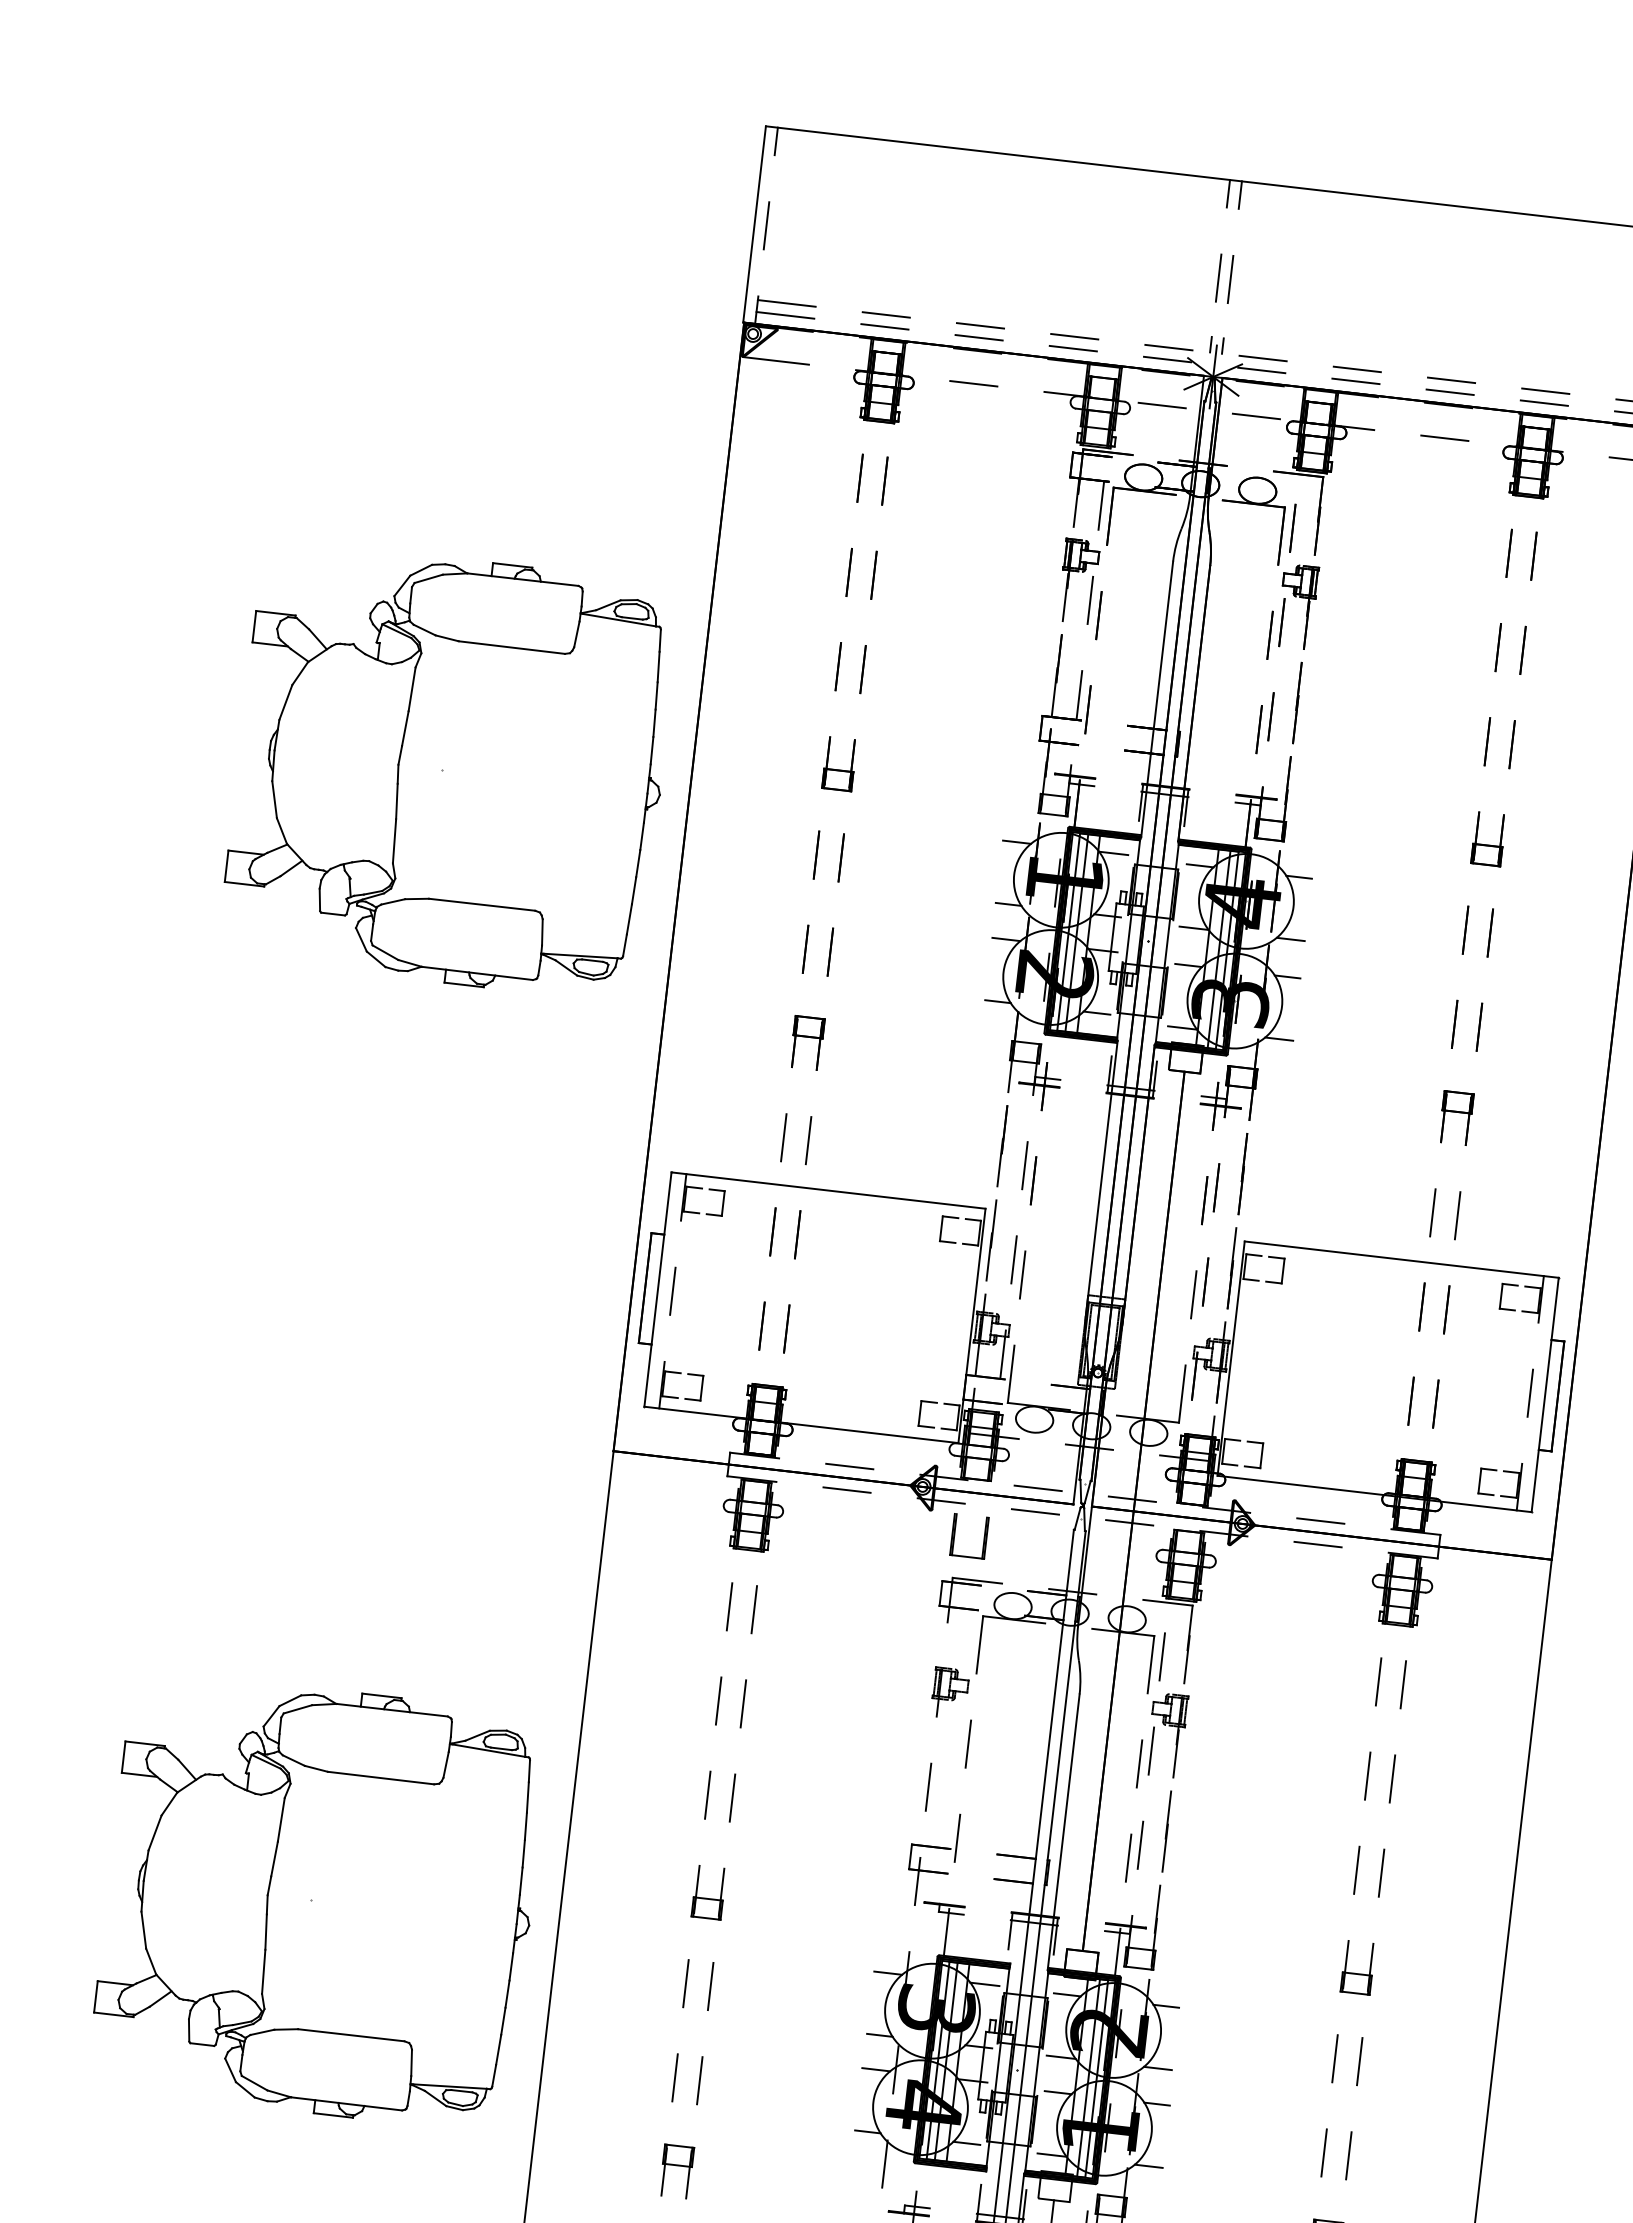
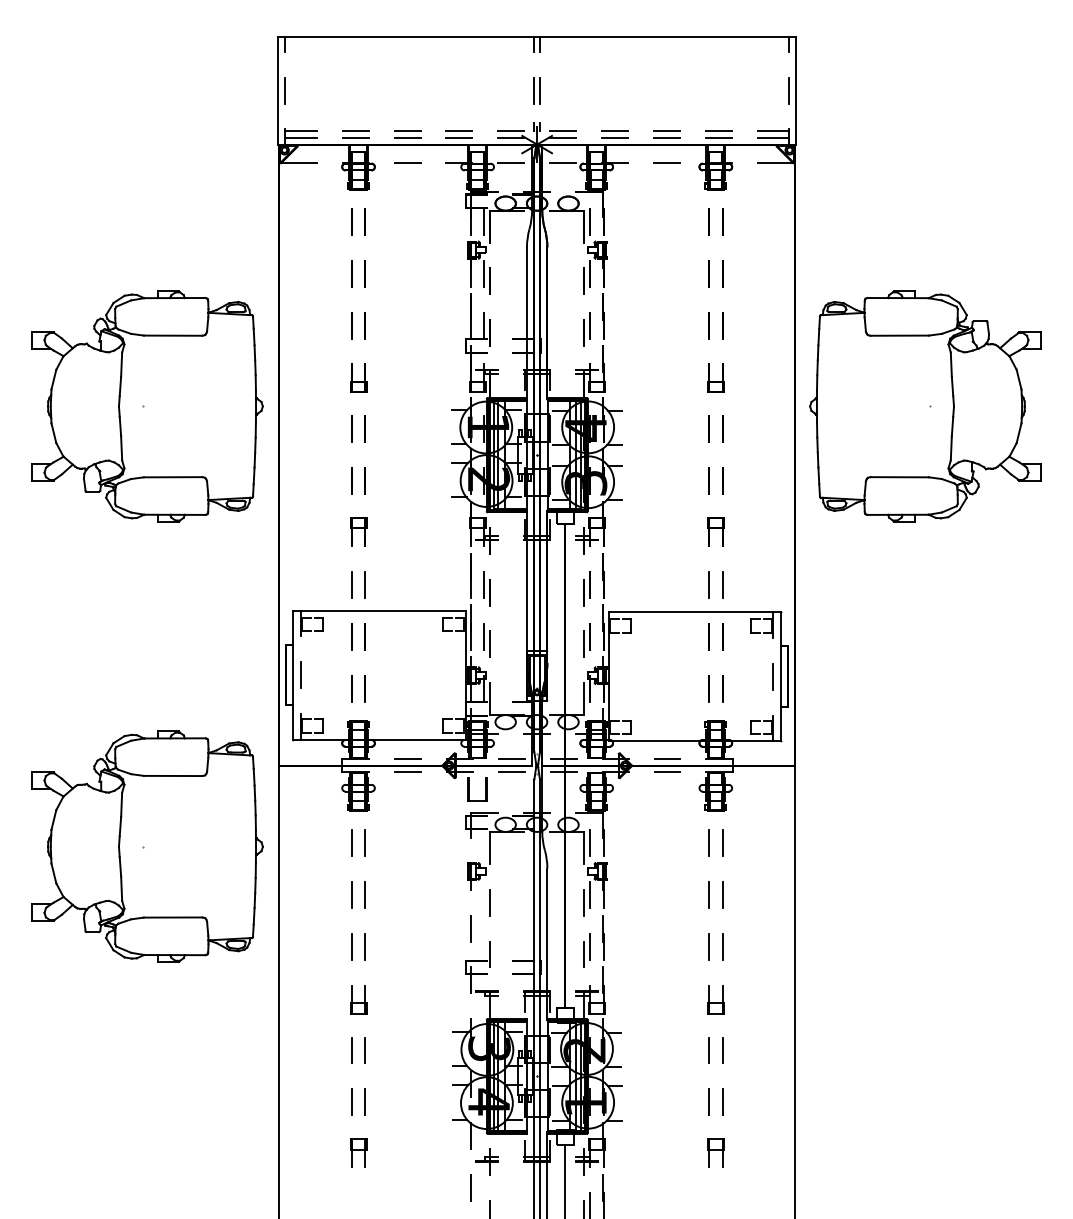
part: (319, 1900) -> (147, 846), moved

